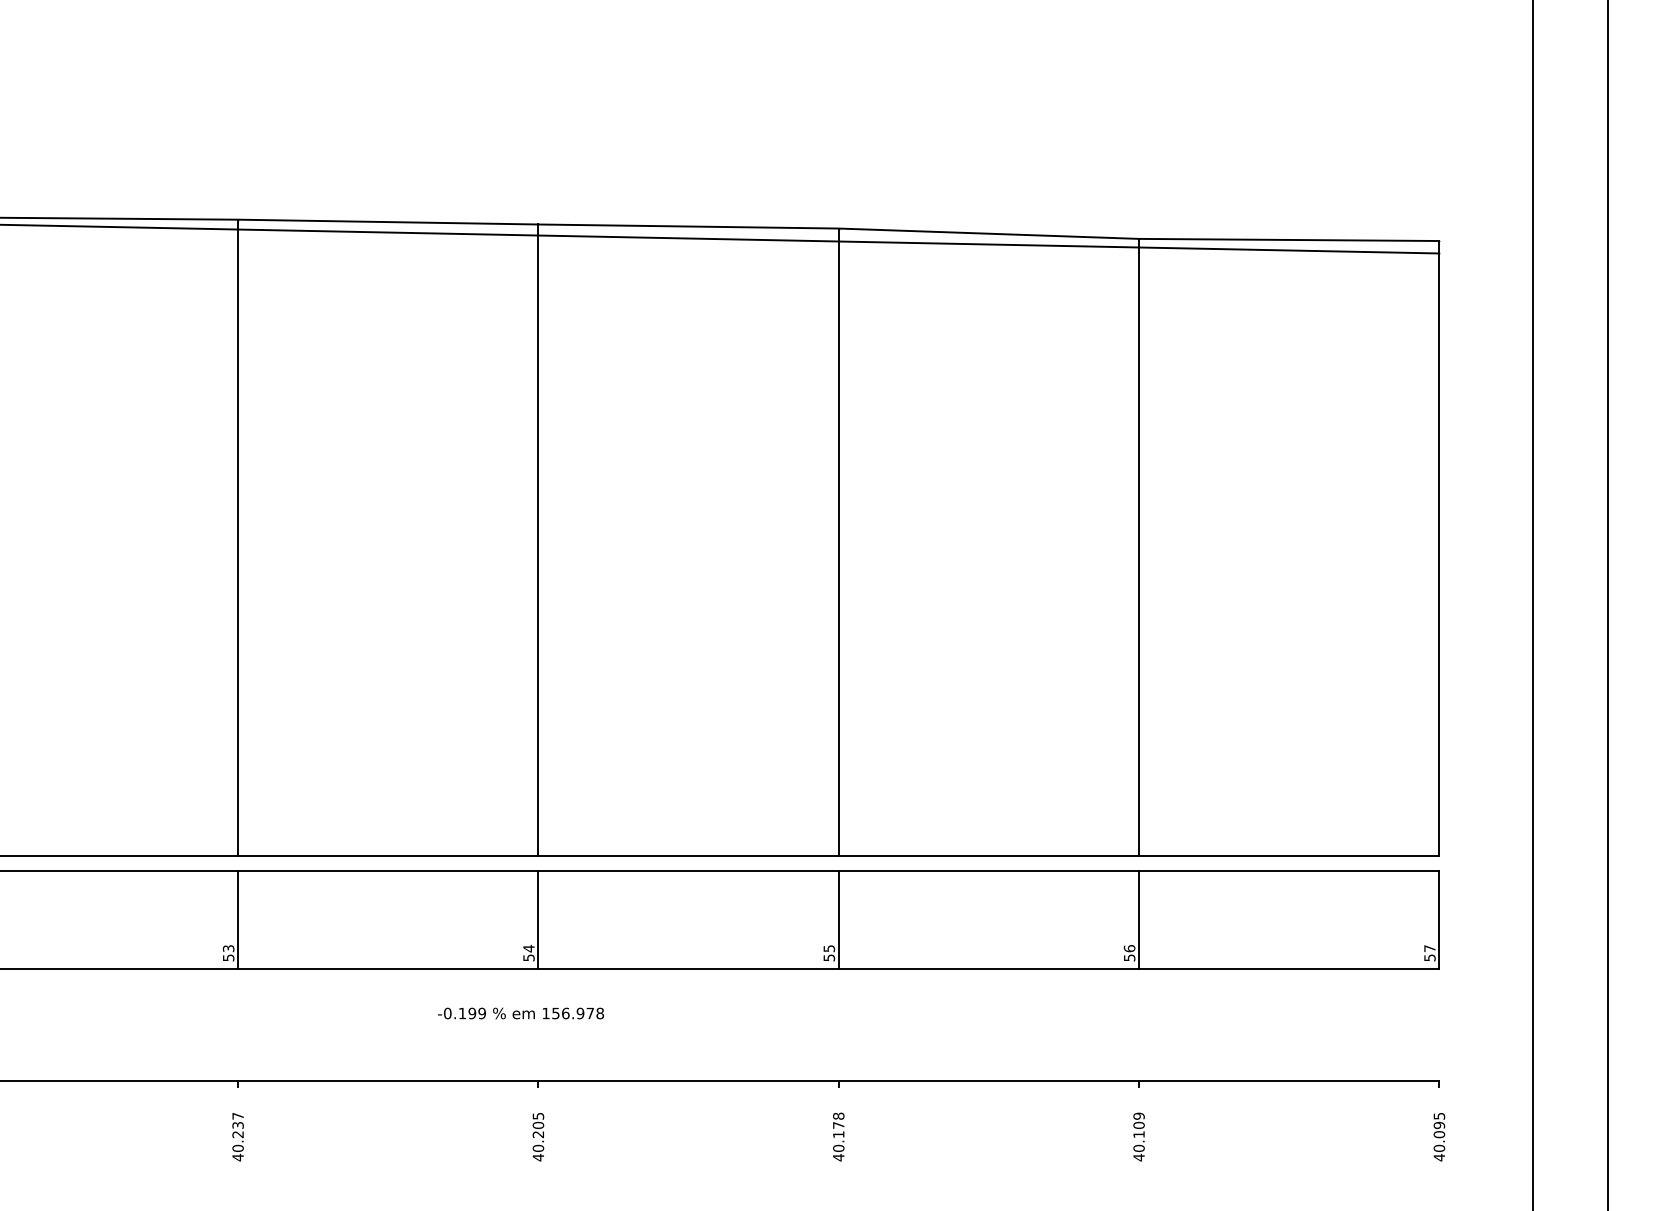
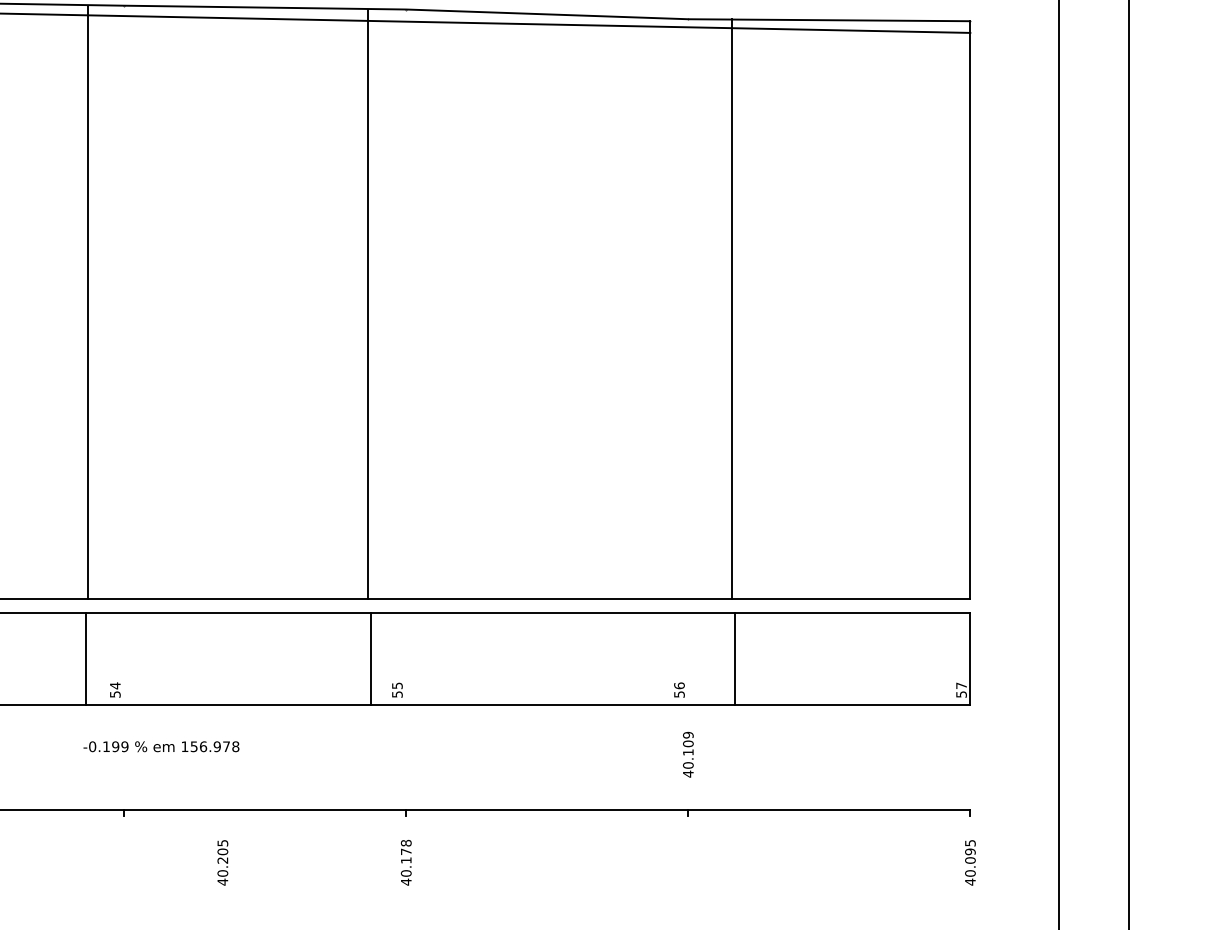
line: (538, 539) -> (87, 301), moved
line: (838, 541) -> (367, 303), moved
line: (1139, 546) -> (732, 308), moved
line: (538, 919) -> (85, 658), moved
line: (838, 919) -> (371, 658), moved
line: (1139, 919) -> (735, 658), moved
text: (520, 1013) -> (160, 746), moved
text: (1138, 1136) -> (687, 754), moved
text: (538, 1137) -> (222, 863), moved

